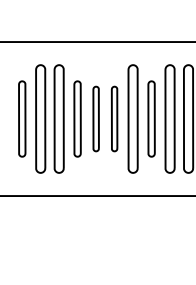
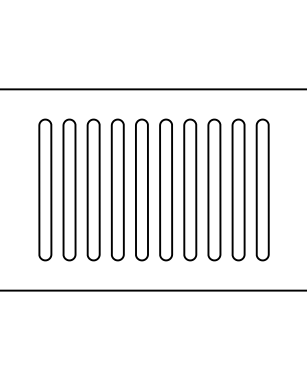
part: (22, 118) -> (45, 189), size x1.43
part: (77, 118) -> (117, 189), size x1.43
part: (95, 118) -> (141, 189), size x1.67
part: (114, 118) -> (165, 189), size x1.67
part: (151, 118) -> (214, 189), size x1.43

